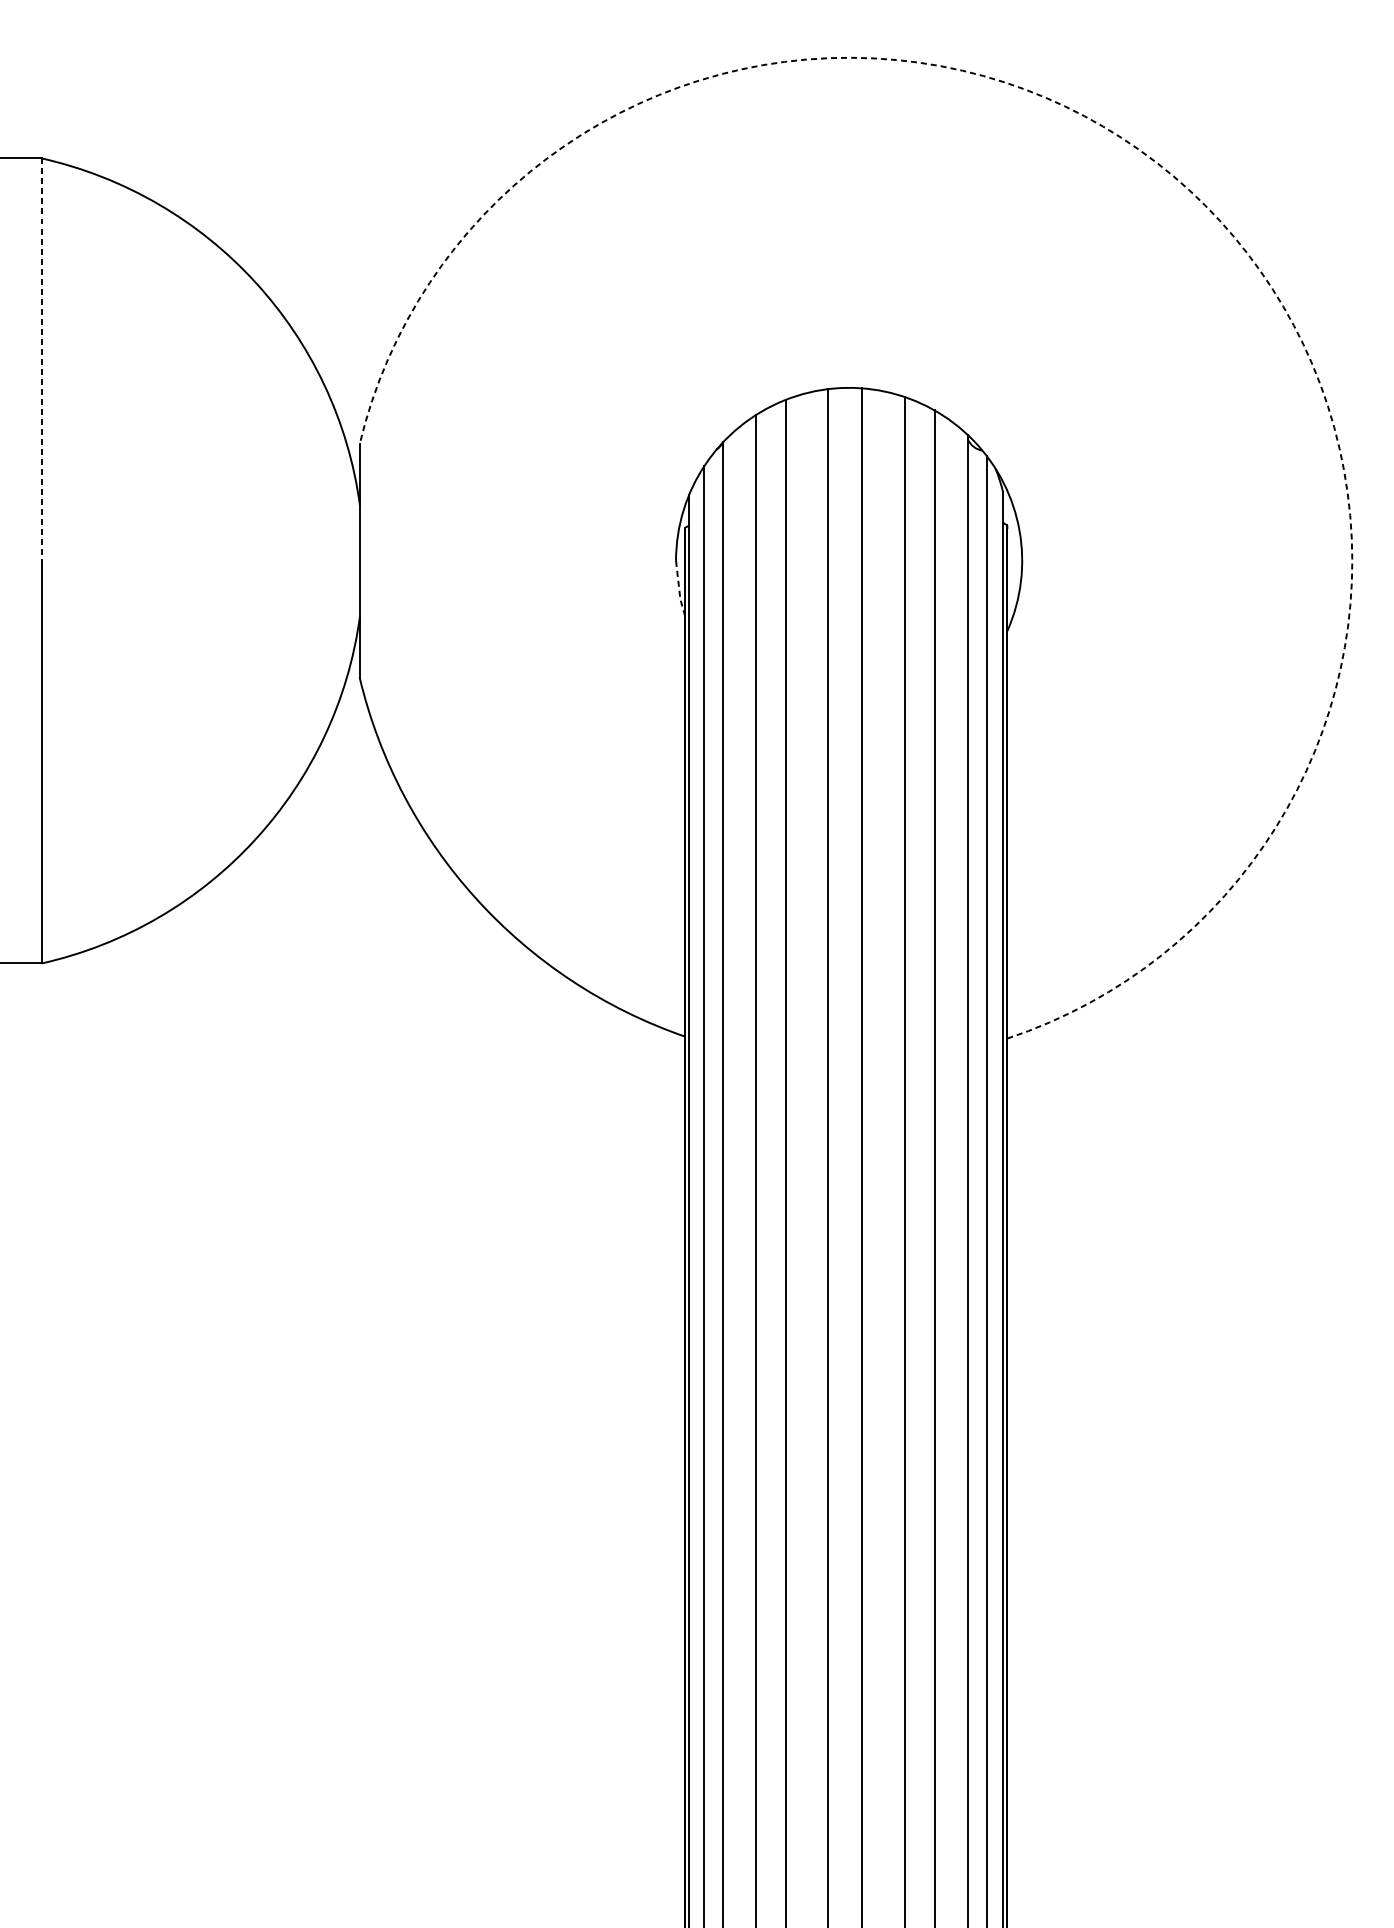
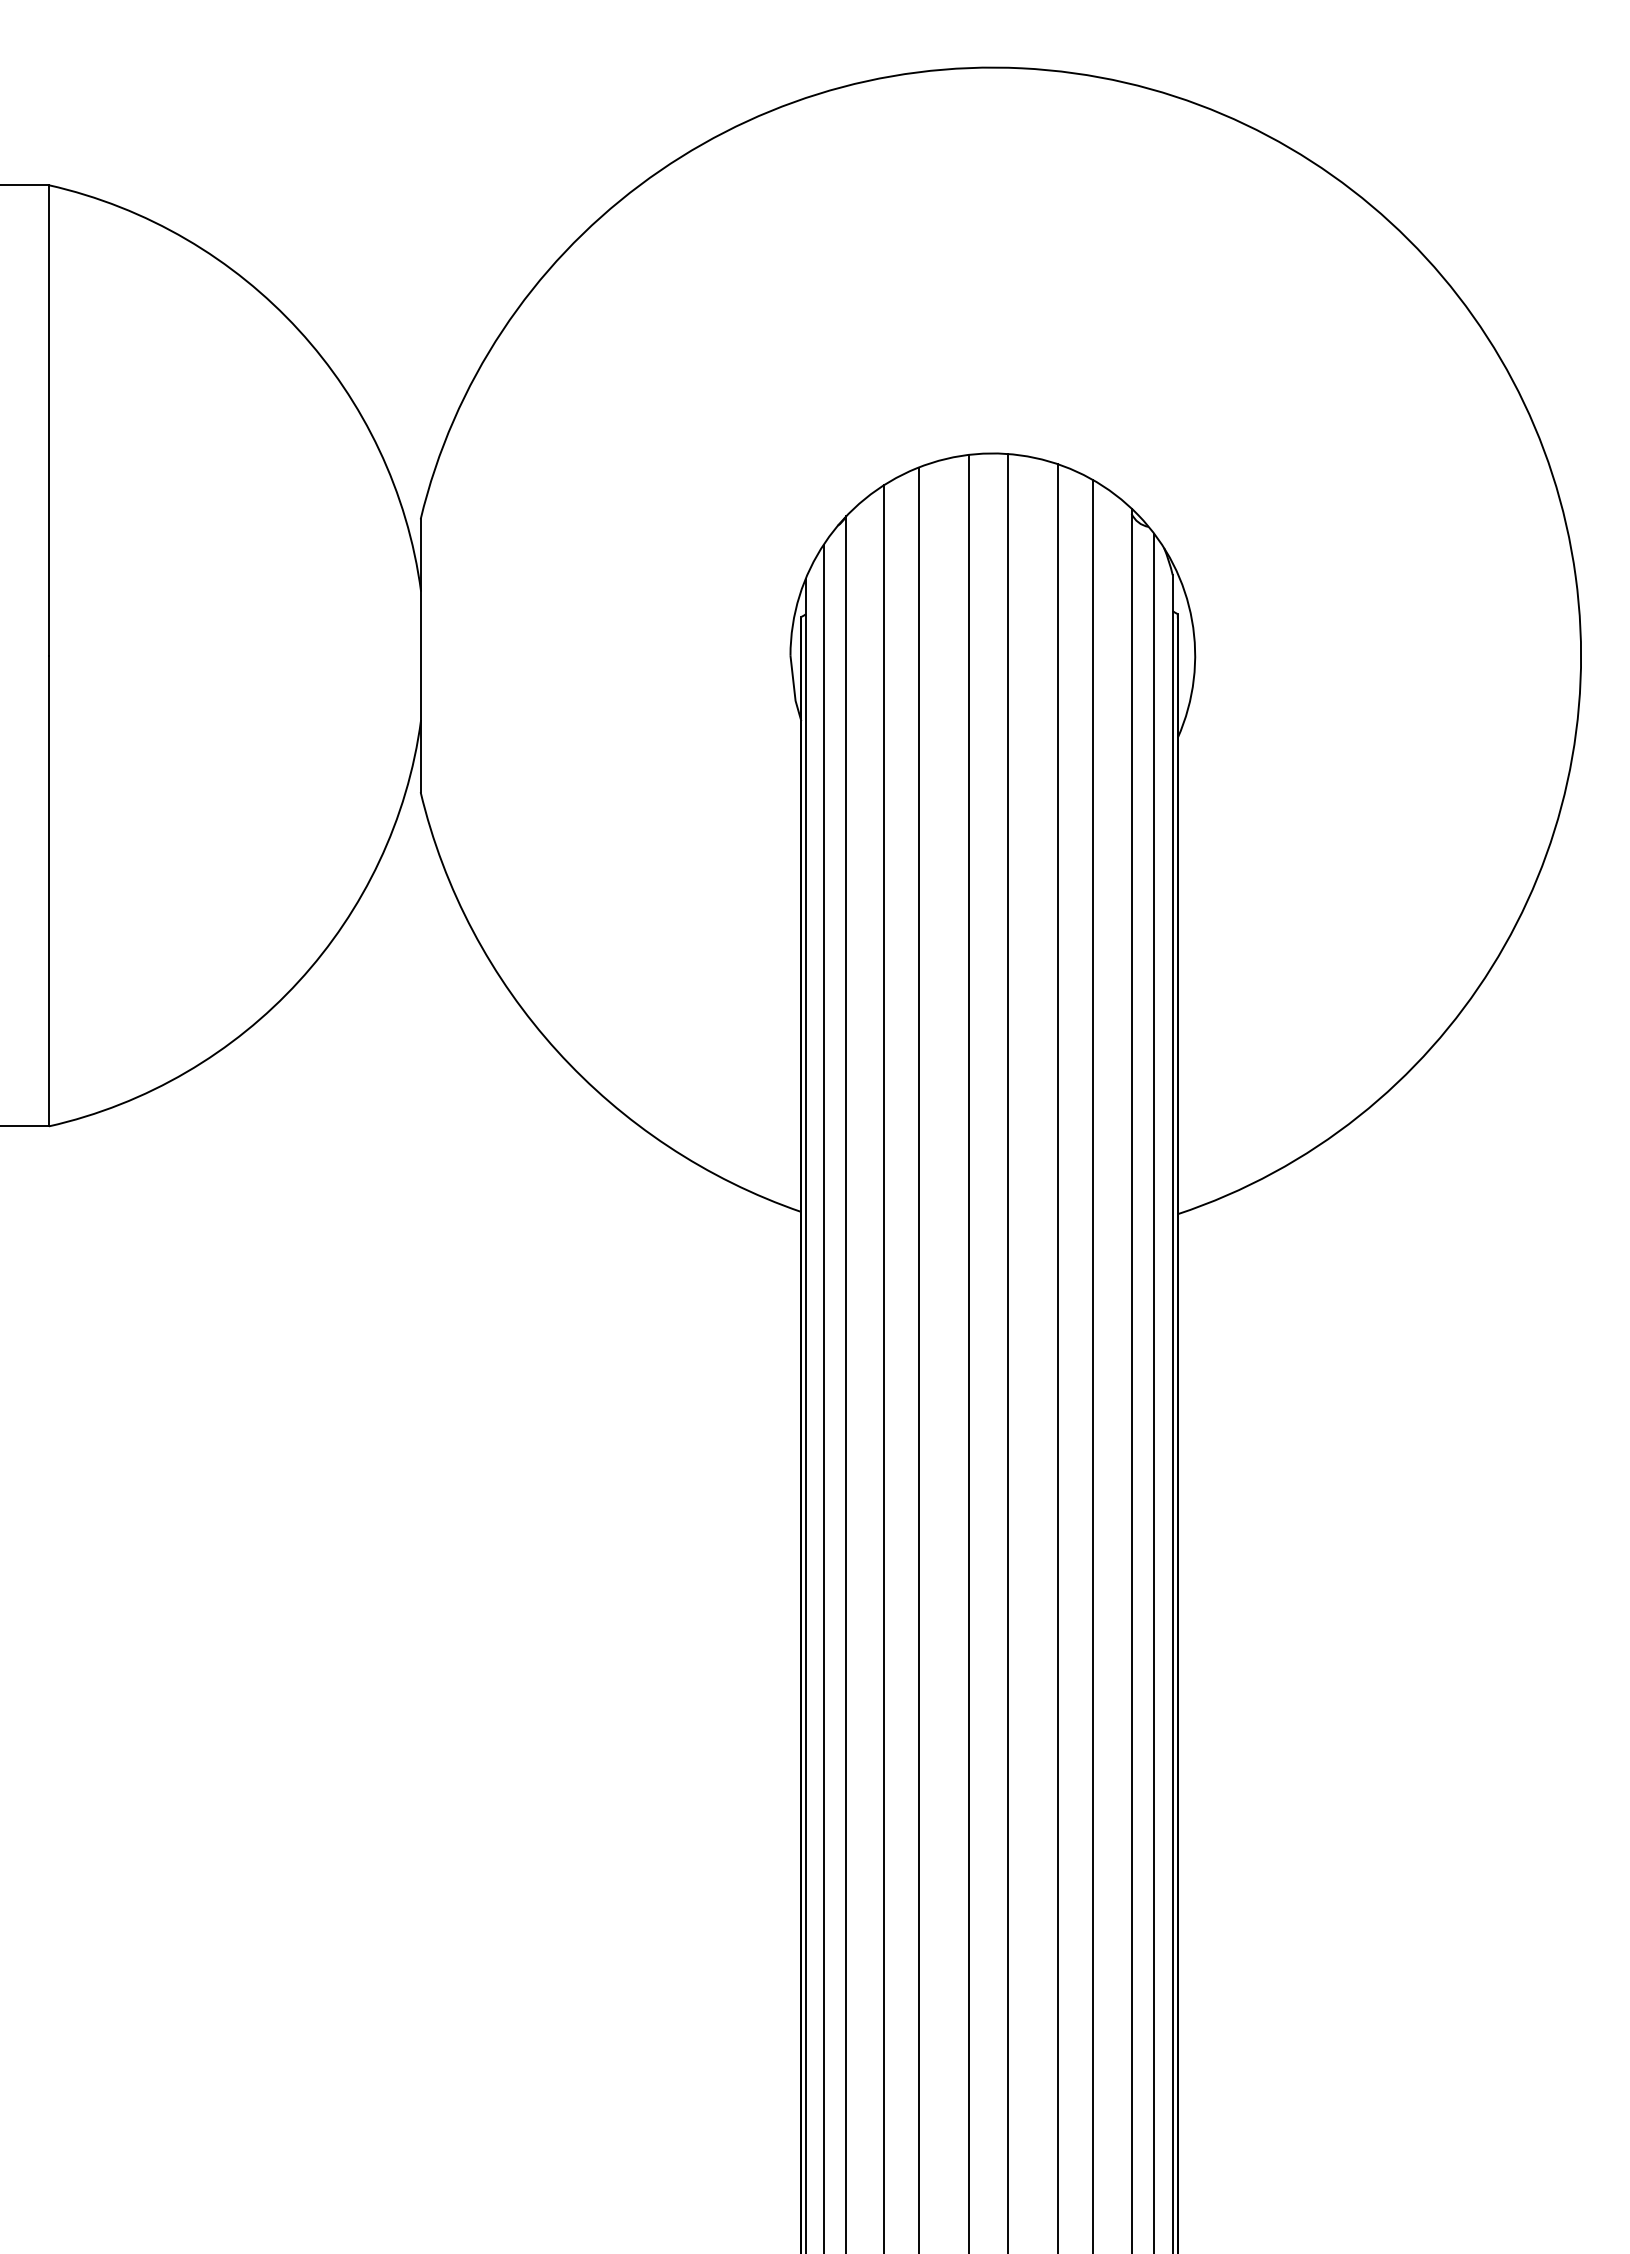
arc: (1189, 190) -> (1390, 222), dashed -> solid
line: (41, 360) -> (48, 421), dashed -> solid
line: (679, 590) -> (794, 690), dashed -> solid

